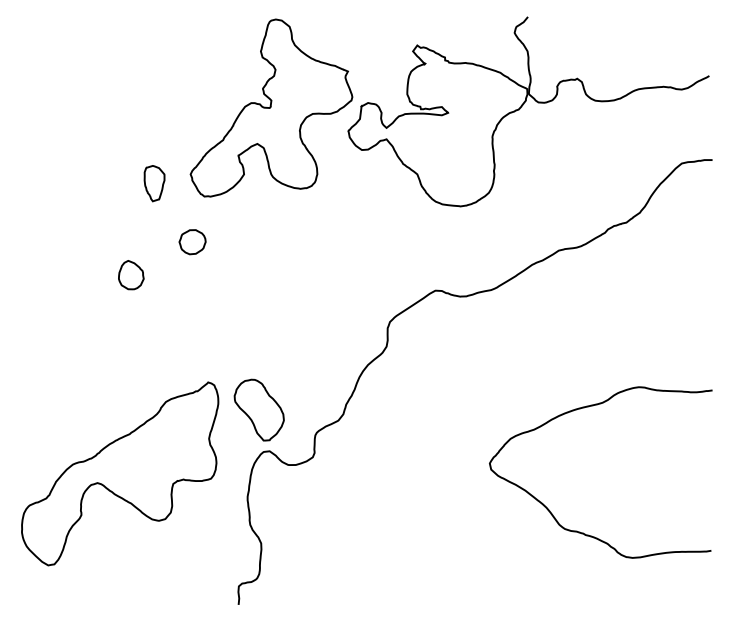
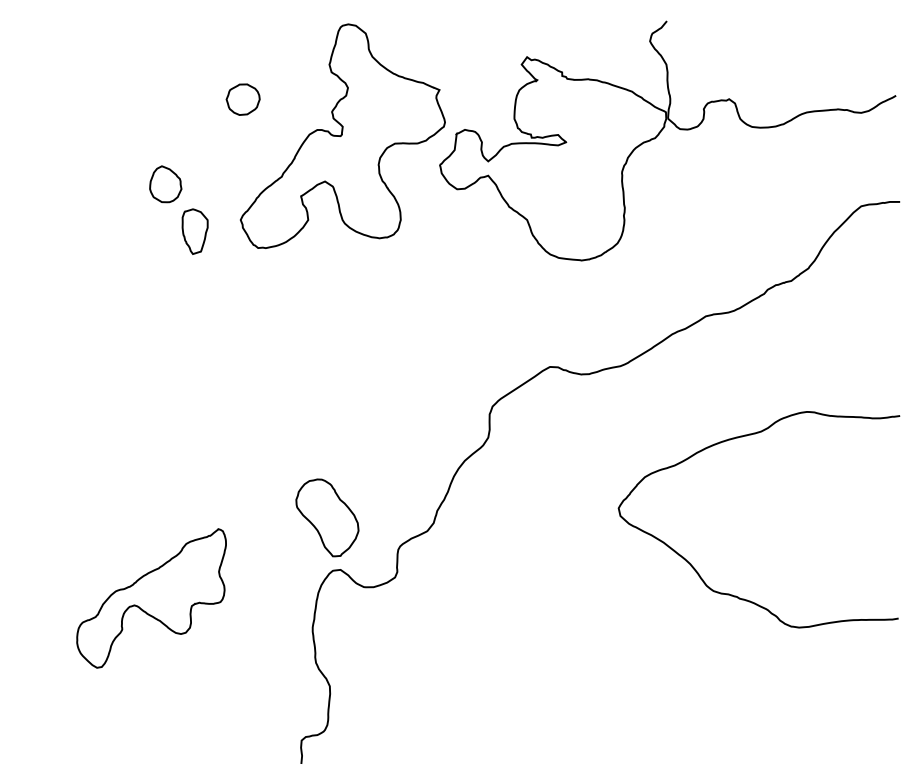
part: (192, 242) -> (242, 99), moved
part: (131, 275) -> (165, 184), moved
part: (120, 473) -> (151, 598), size x0.6
curve: (583, 532) -> (736, 595), moved

